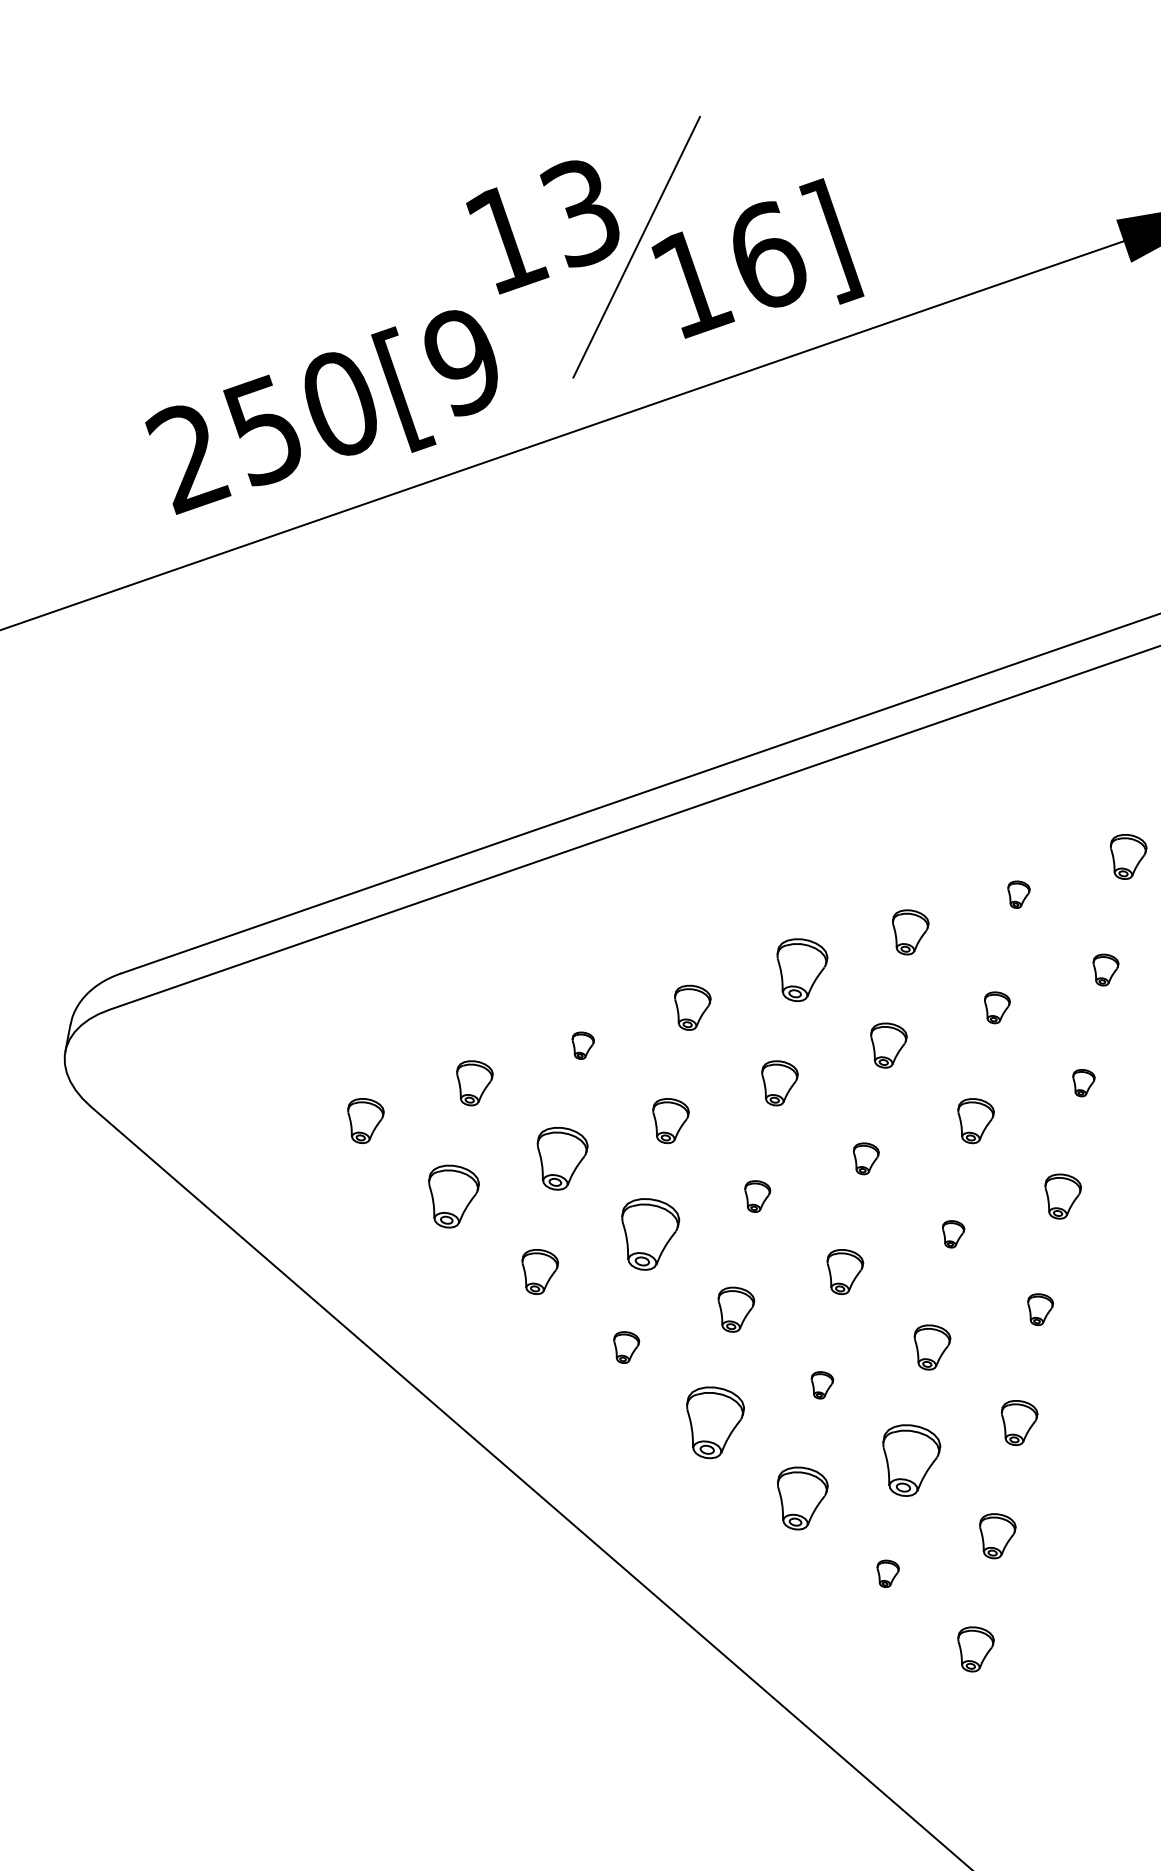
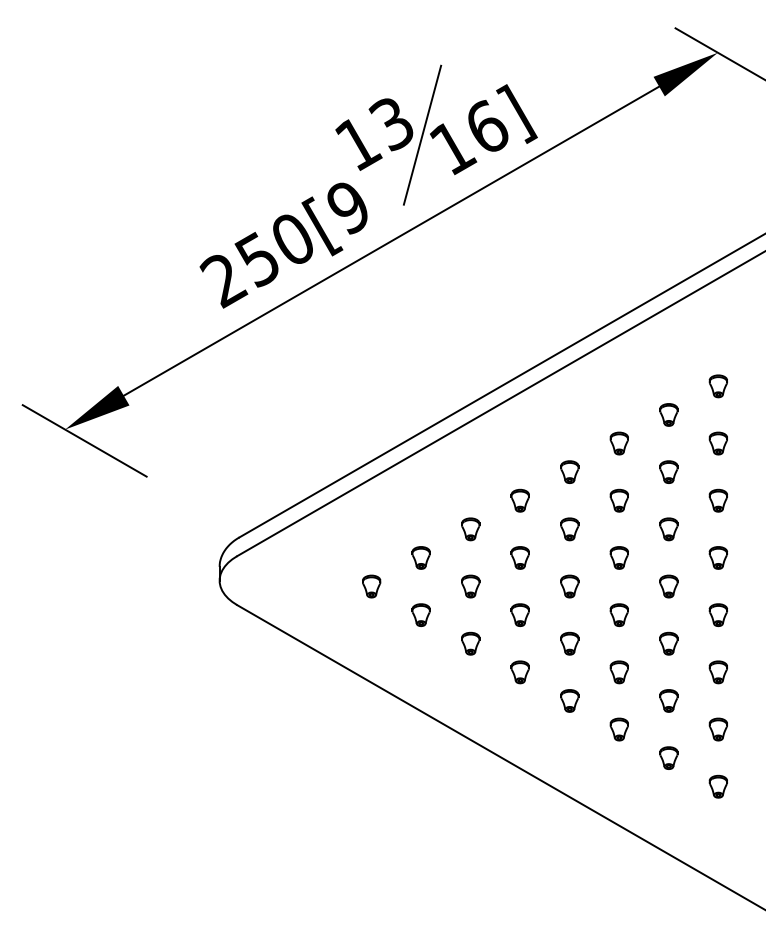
part: (1017, 893) -> (668, 414), size x1.67
part: (799, 968) -> (569, 471), size x0.71
part: (1103, 969) -> (717, 443), size x1.43
part: (995, 1006) -> (668, 471), size x1.43
part: (581, 1045) -> (470, 529), size x1.67
part: (1081, 1082) -> (717, 500), size x1.67
part: (863, 1157) -> (618, 557), size x1.43
part: (559, 1158) -> (470, 586), size x0.71
part: (450, 1195) -> (420, 614), size x0.71
part: (755, 1196) -> (569, 586), size x1.43
part: (646, 1232) -> (519, 614), size x0.62
part: (951, 1234) -> (668, 586), size x1.67
part: (1037, 1308) -> (717, 614), size x1.43
part: (623, 1347) -> (519, 672), size x1.43
part: (819, 1385) -> (618, 672), size x1.67
part: (712, 1422) -> (569, 700), size x0.62
part: (908, 1459) -> (668, 700), size x0.62
part: (798, 1498) -> (618, 729), size x0.71
part: (886, 1572) -> (668, 757), size x1.67

